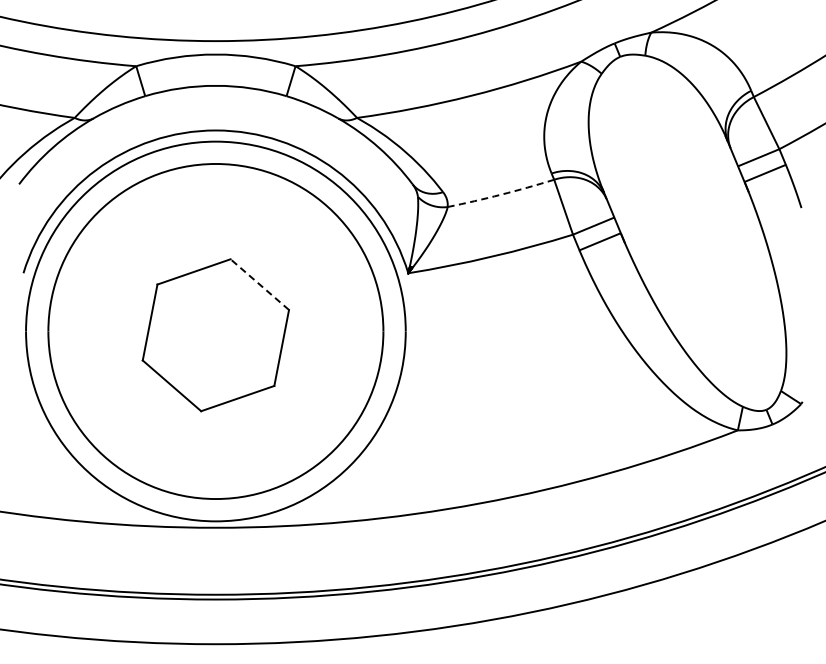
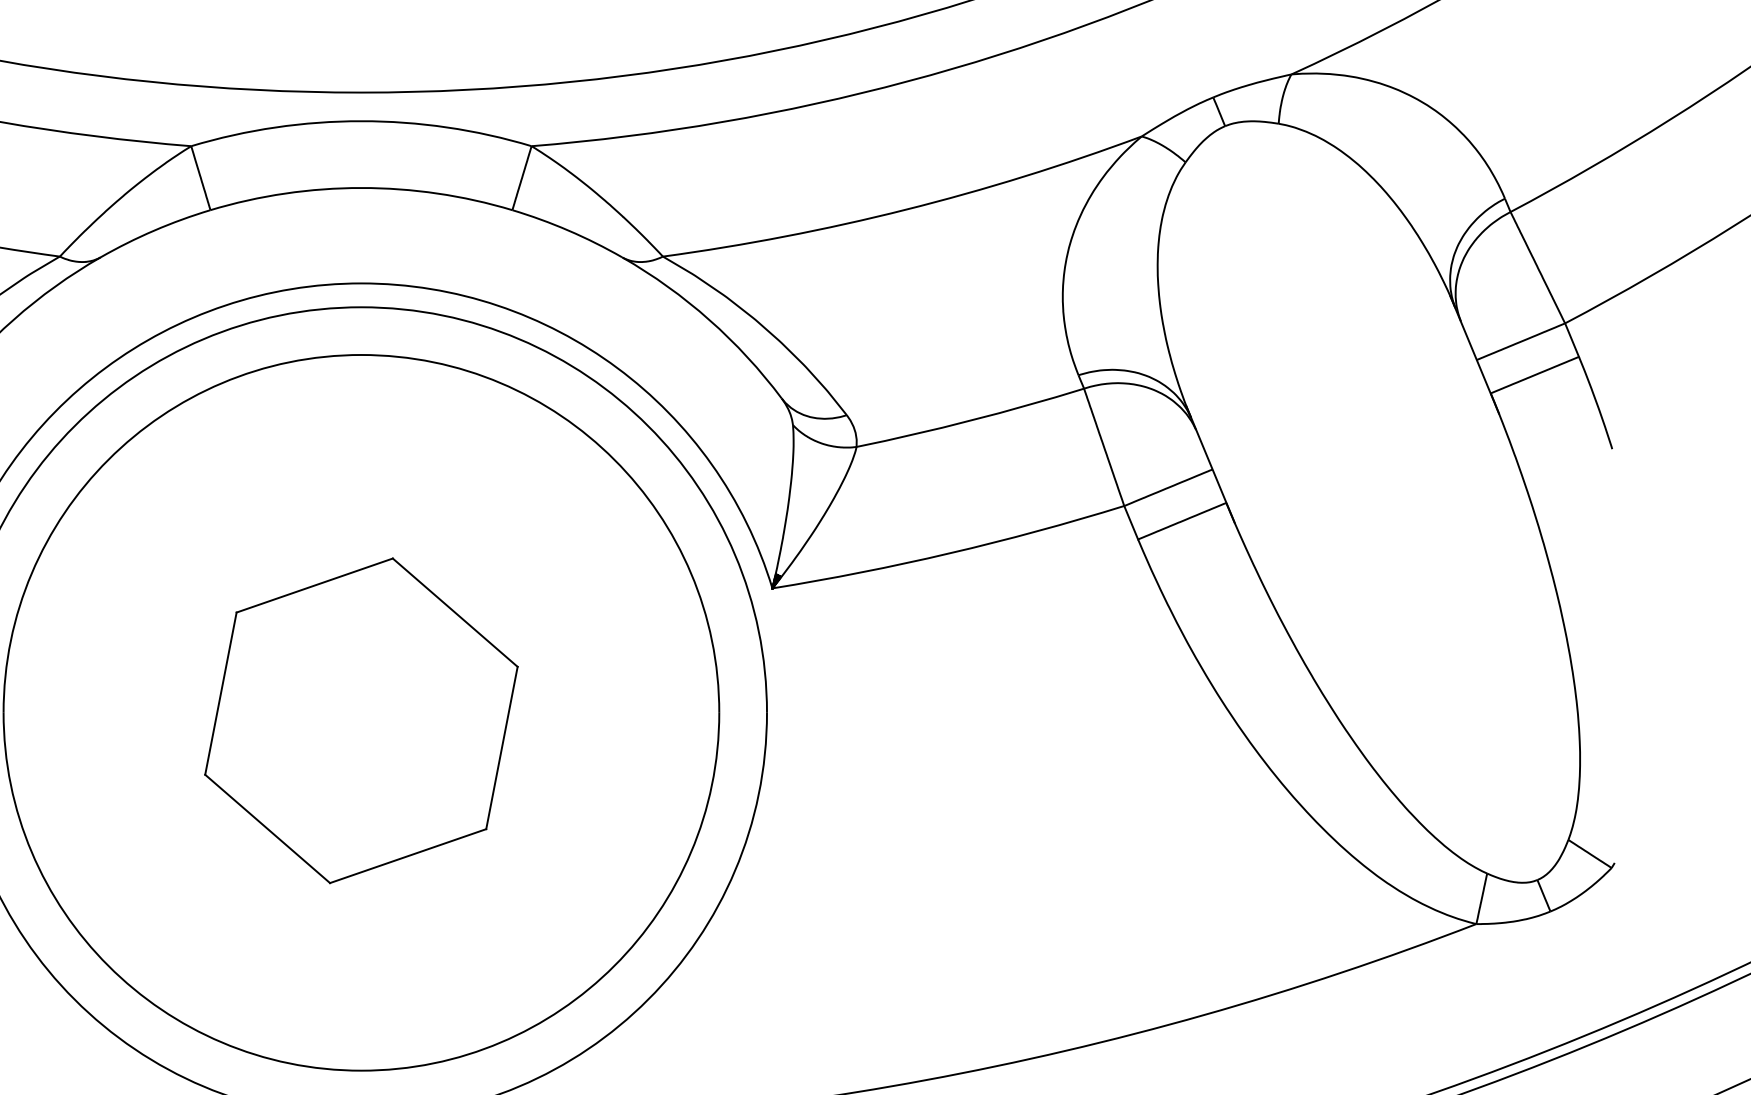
arc: (501, 194) -> (971, 420), dashed -> solid
line: (259, 284) -> (454, 612), dashed -> solid

